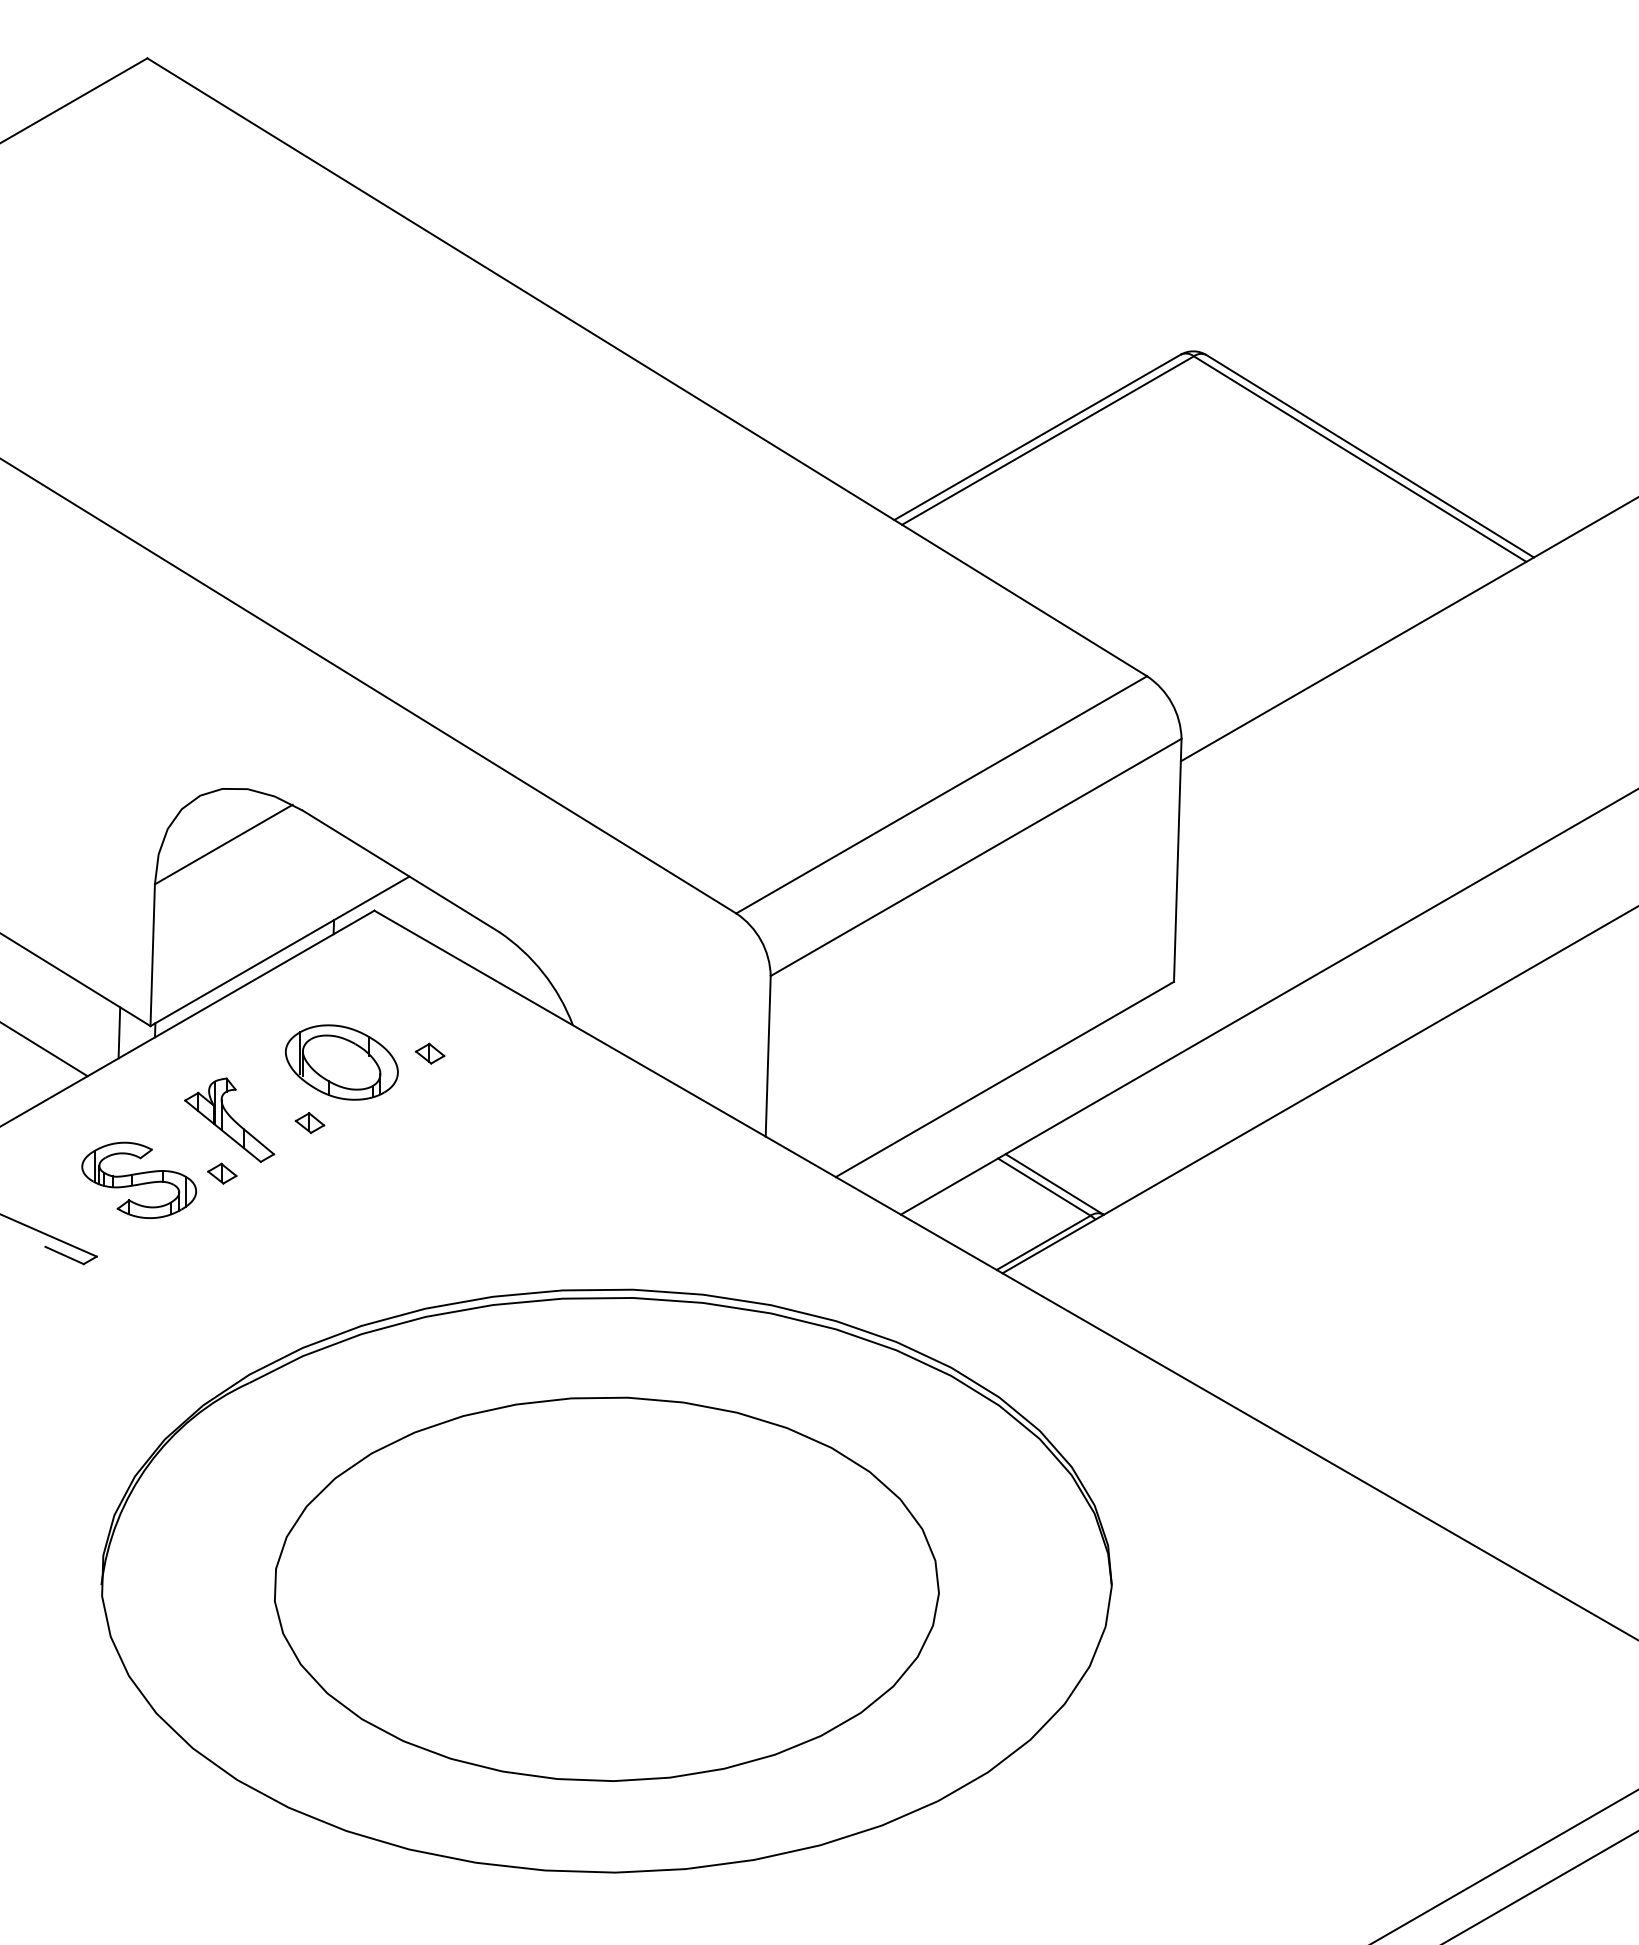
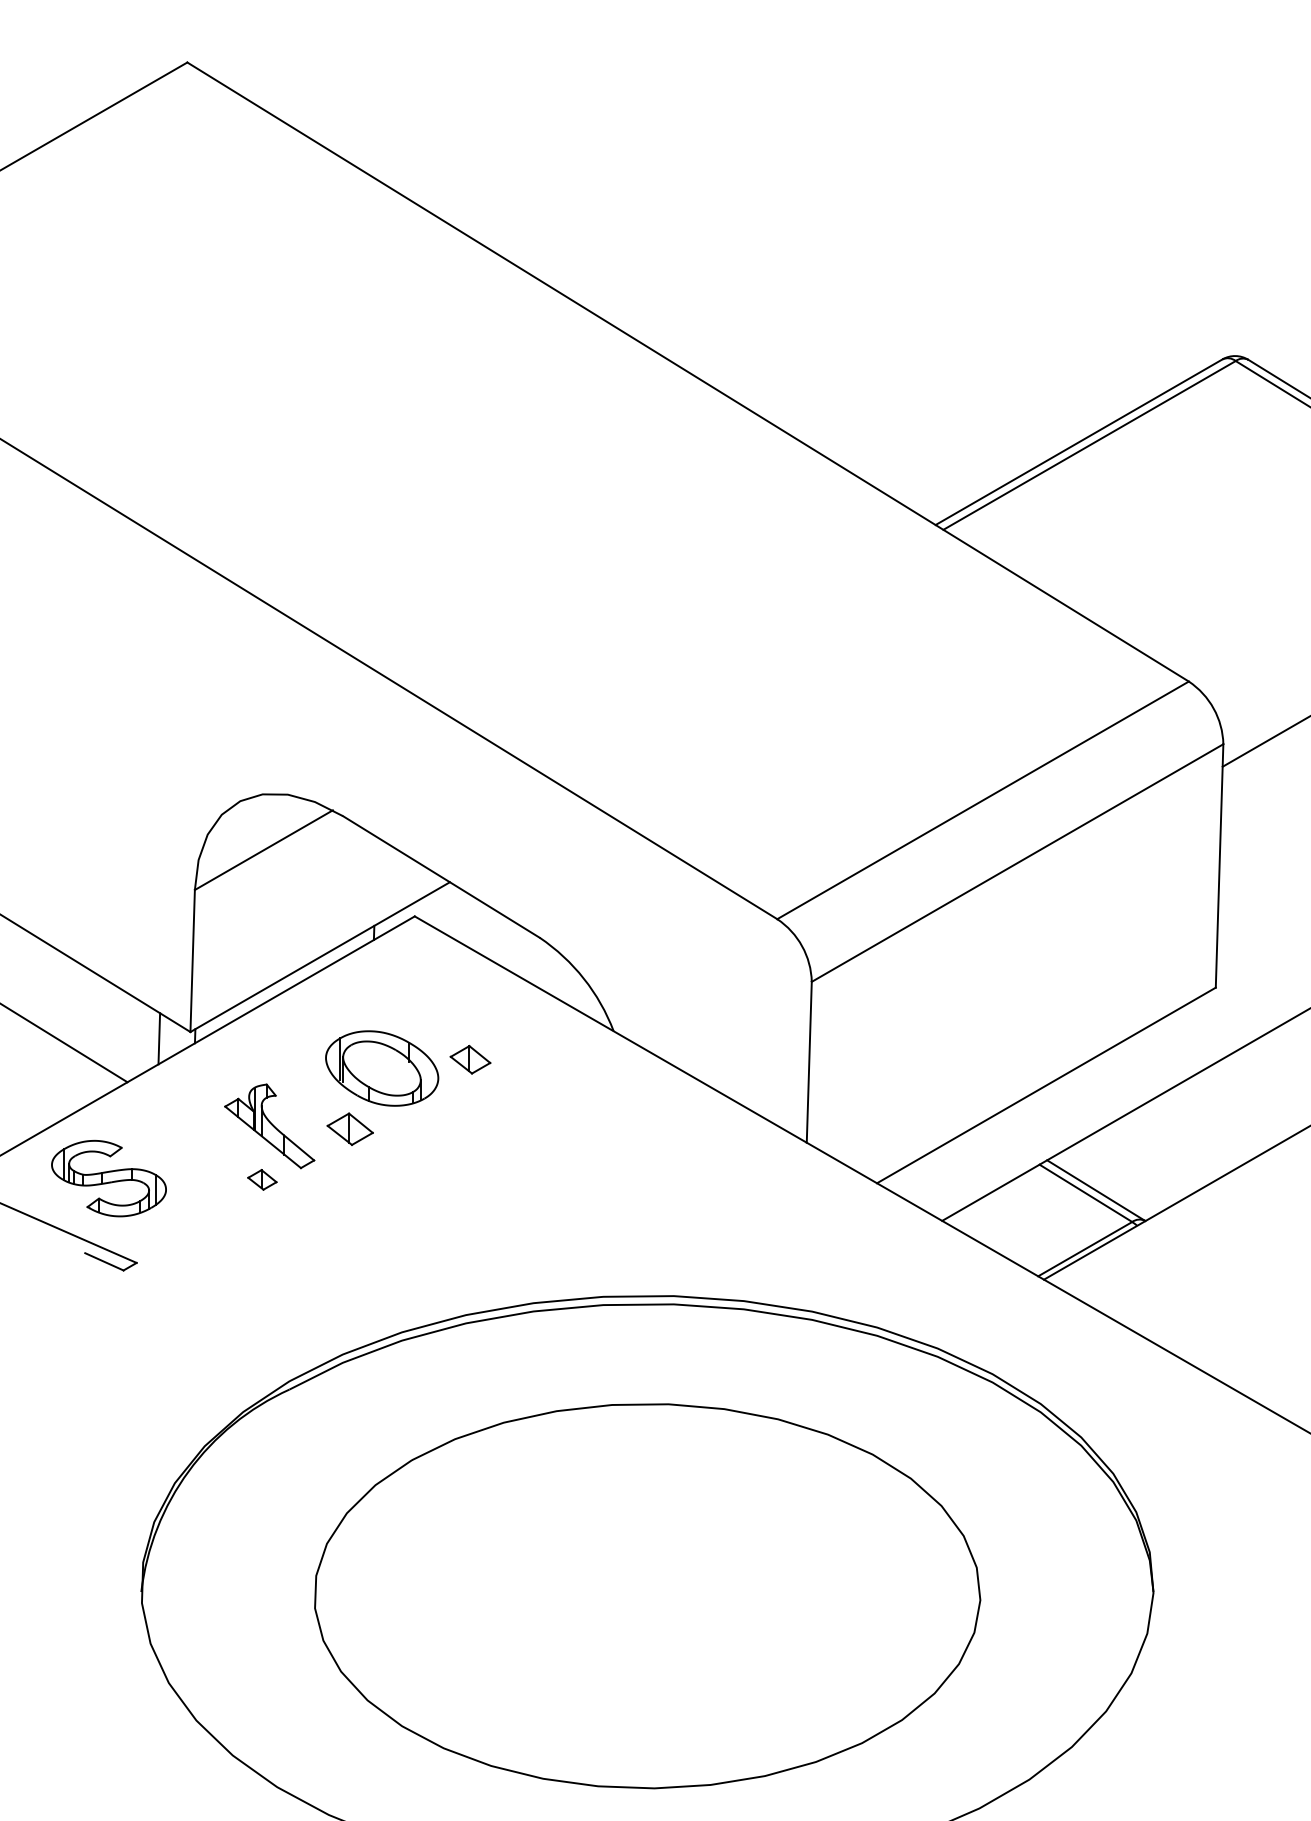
part: (430, 1053) -> (470, 1059), size x1.4
part: (309, 1122) -> (349, 1128), size x1.6
part: (139, 1179) -> (109, 1177), moved

